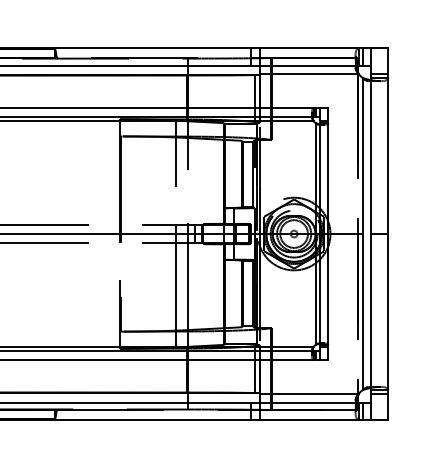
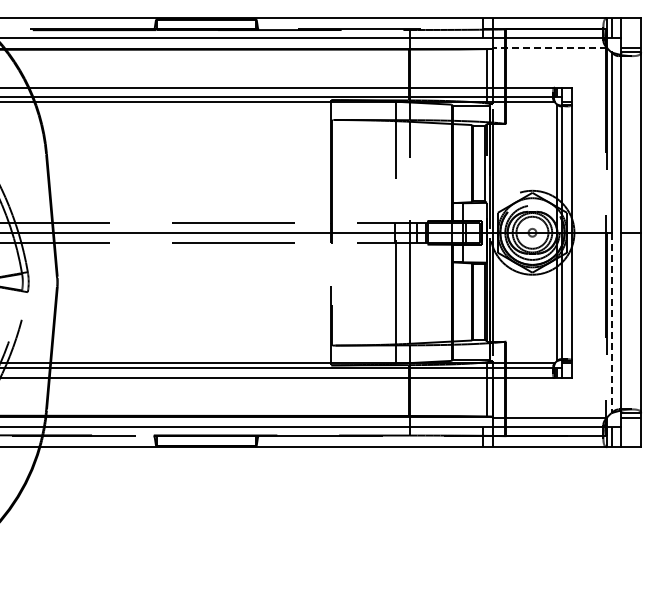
line: (308, 74) -> (549, 48), solid -> dashed
line: (362, 312) -> (611, 323), solid -> dashed

